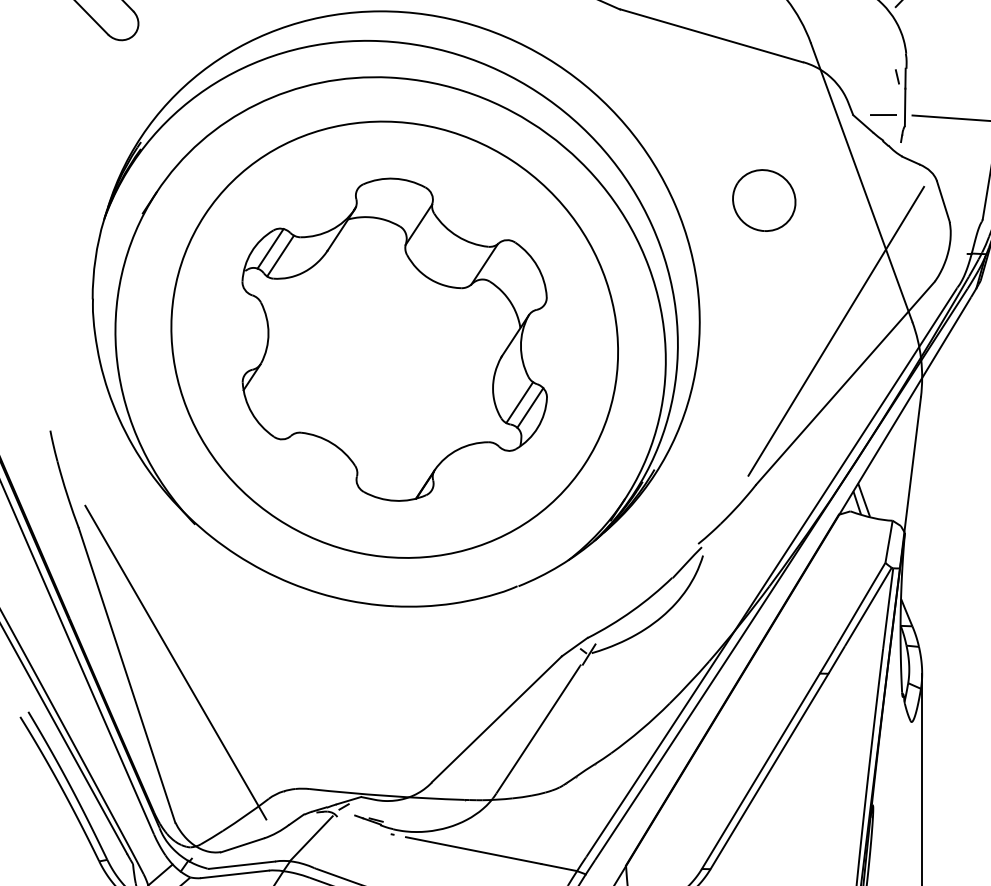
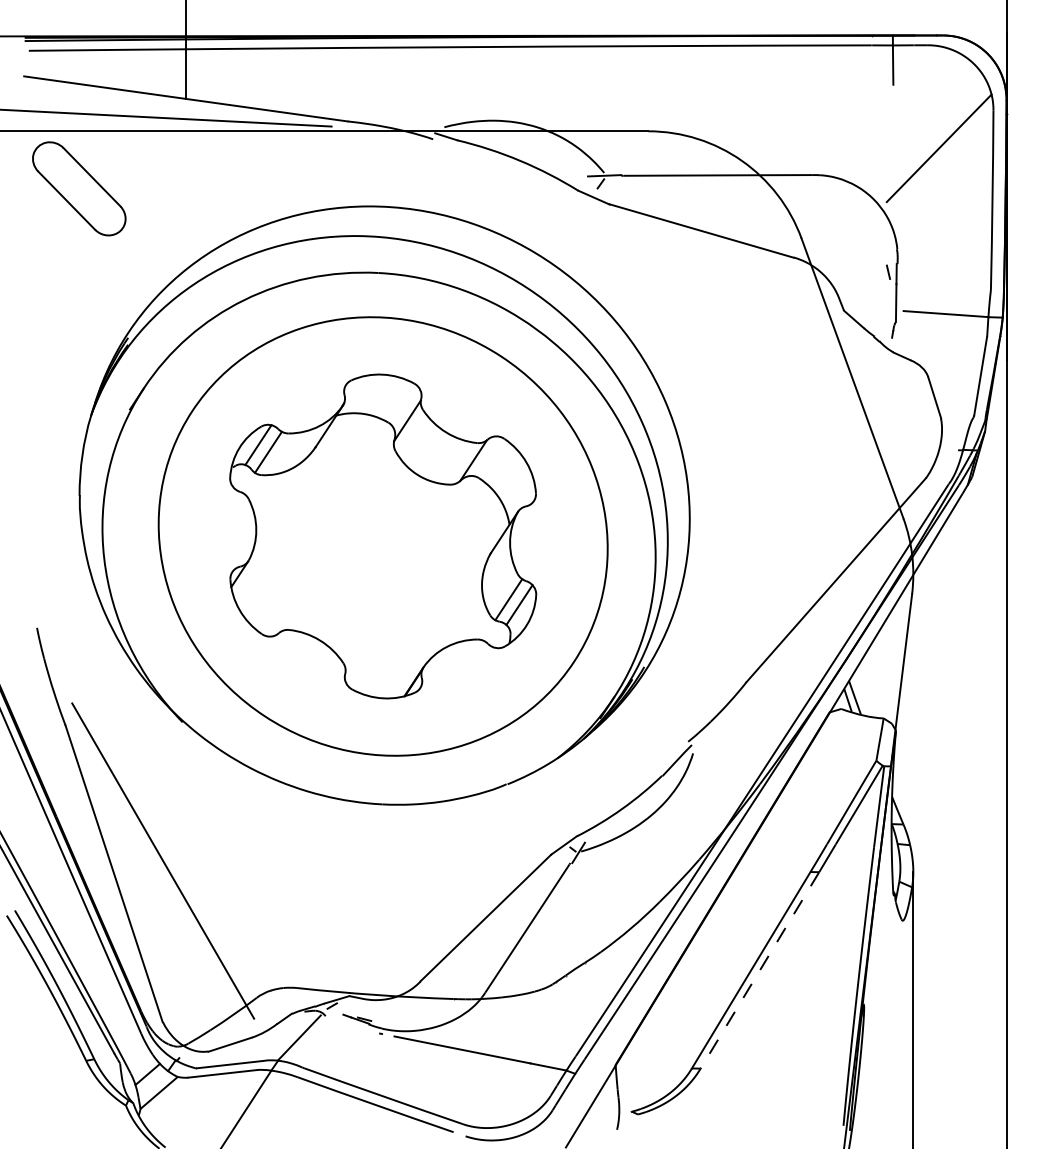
line: (883, 114) -> (874, 310), removed
part: (764, 200) -> (754, 396), removed
line: (835, 330) -> (826, 527), removed
line: (769, 771) -> (759, 970), solid -> dashed

